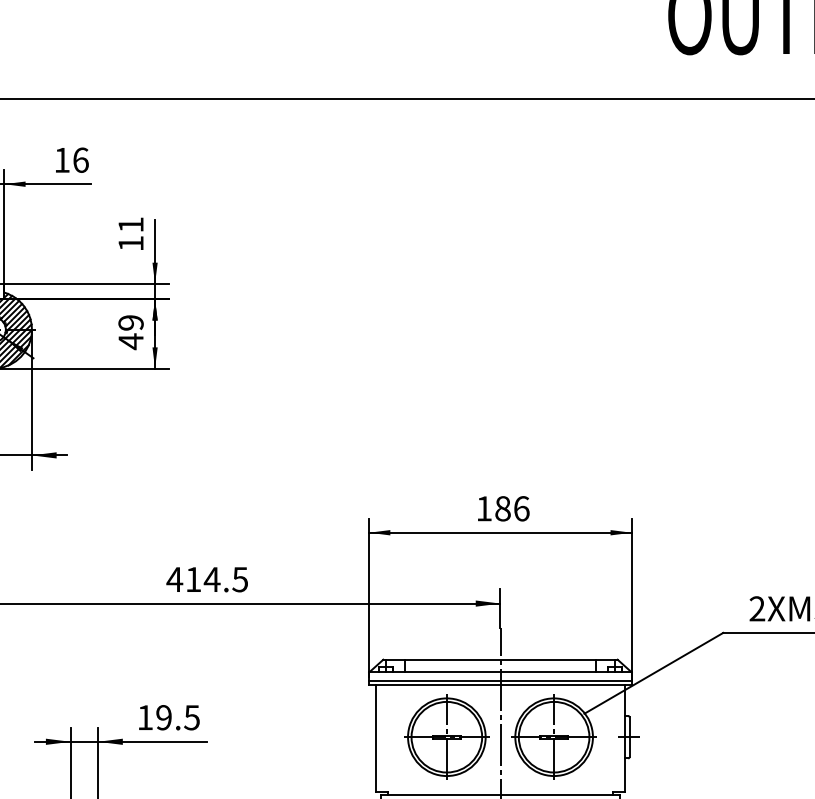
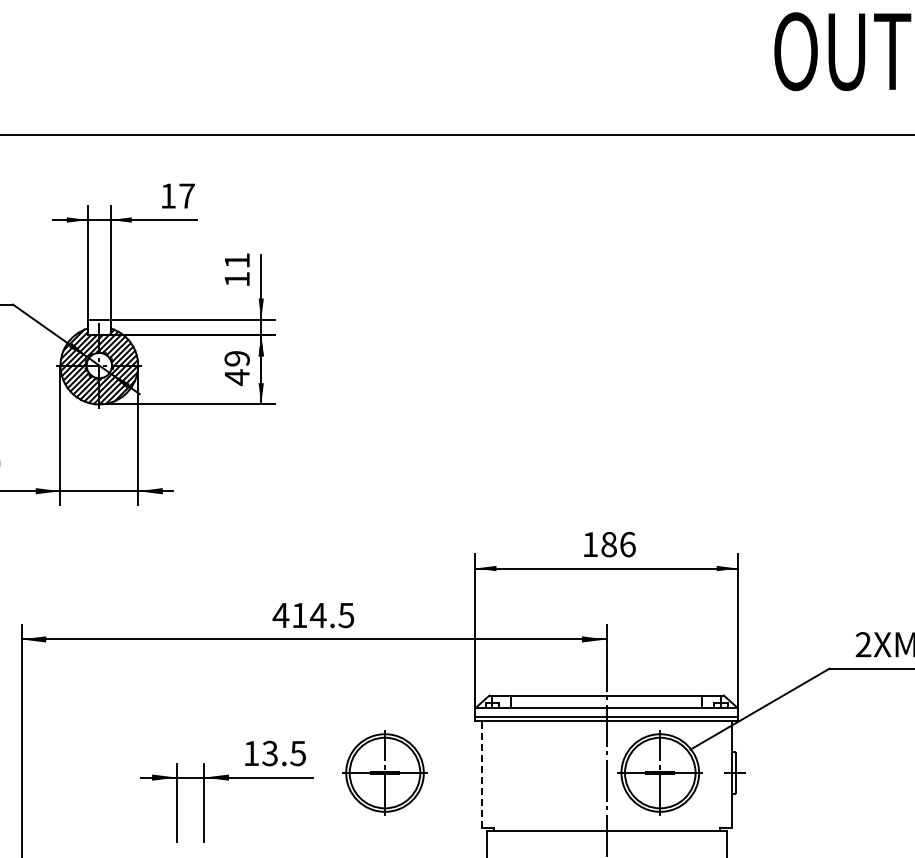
text: (80, 159) -> (186, 195), 16 -> 17
text: (163, 717) -> (269, 753), 19.5 -> 13.5
part: (446, 736) -> (384, 772), moved
line: (375, 738) -> (481, 774), solid -> dashed

